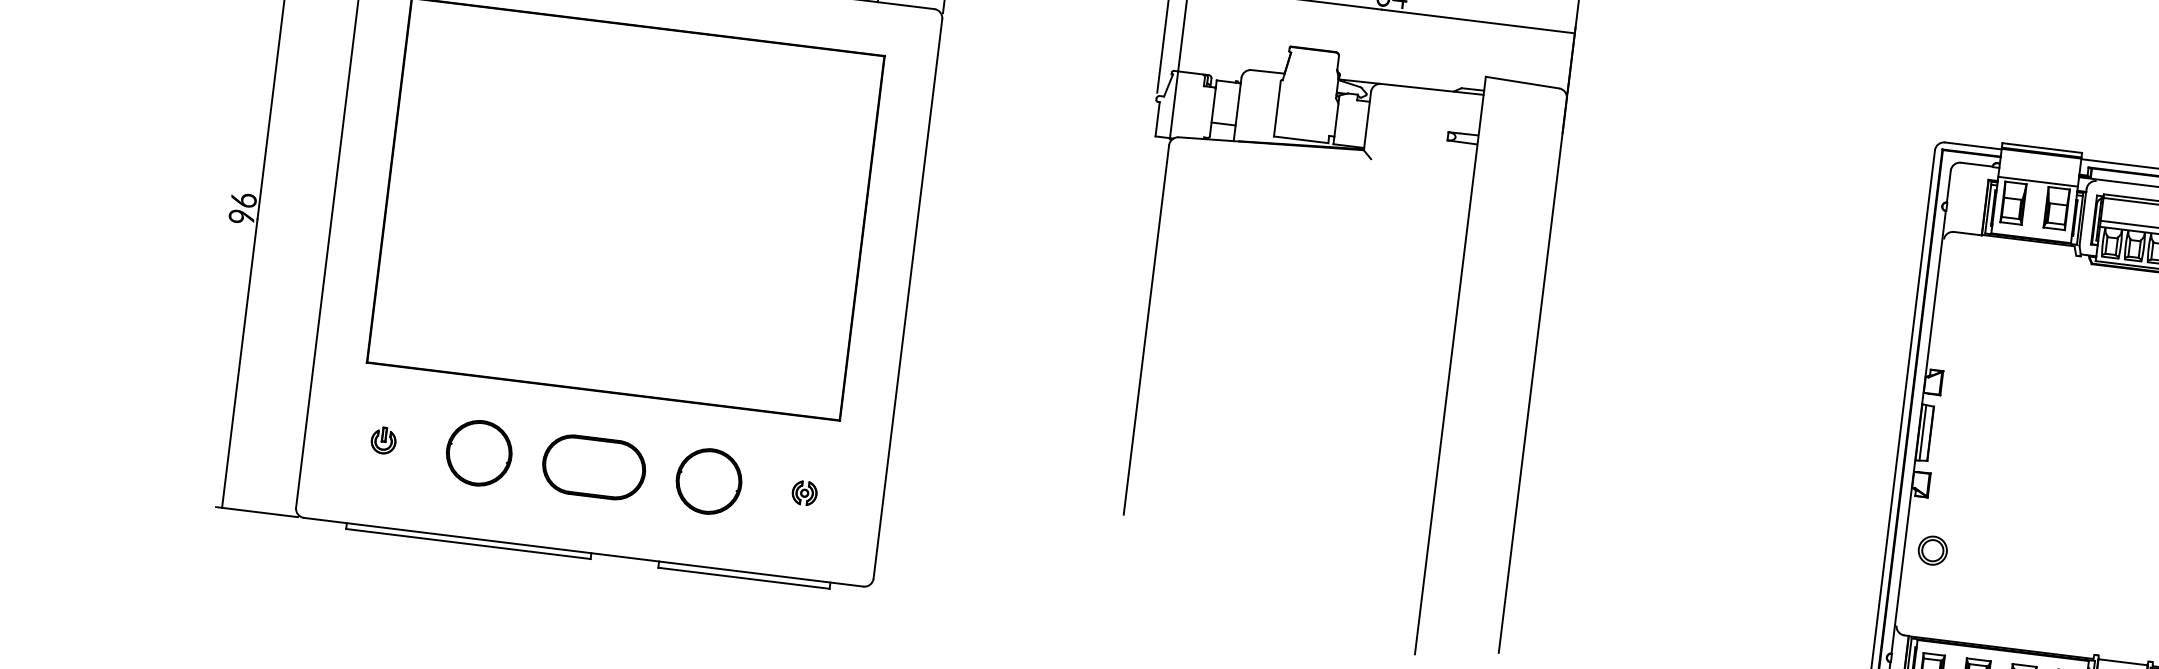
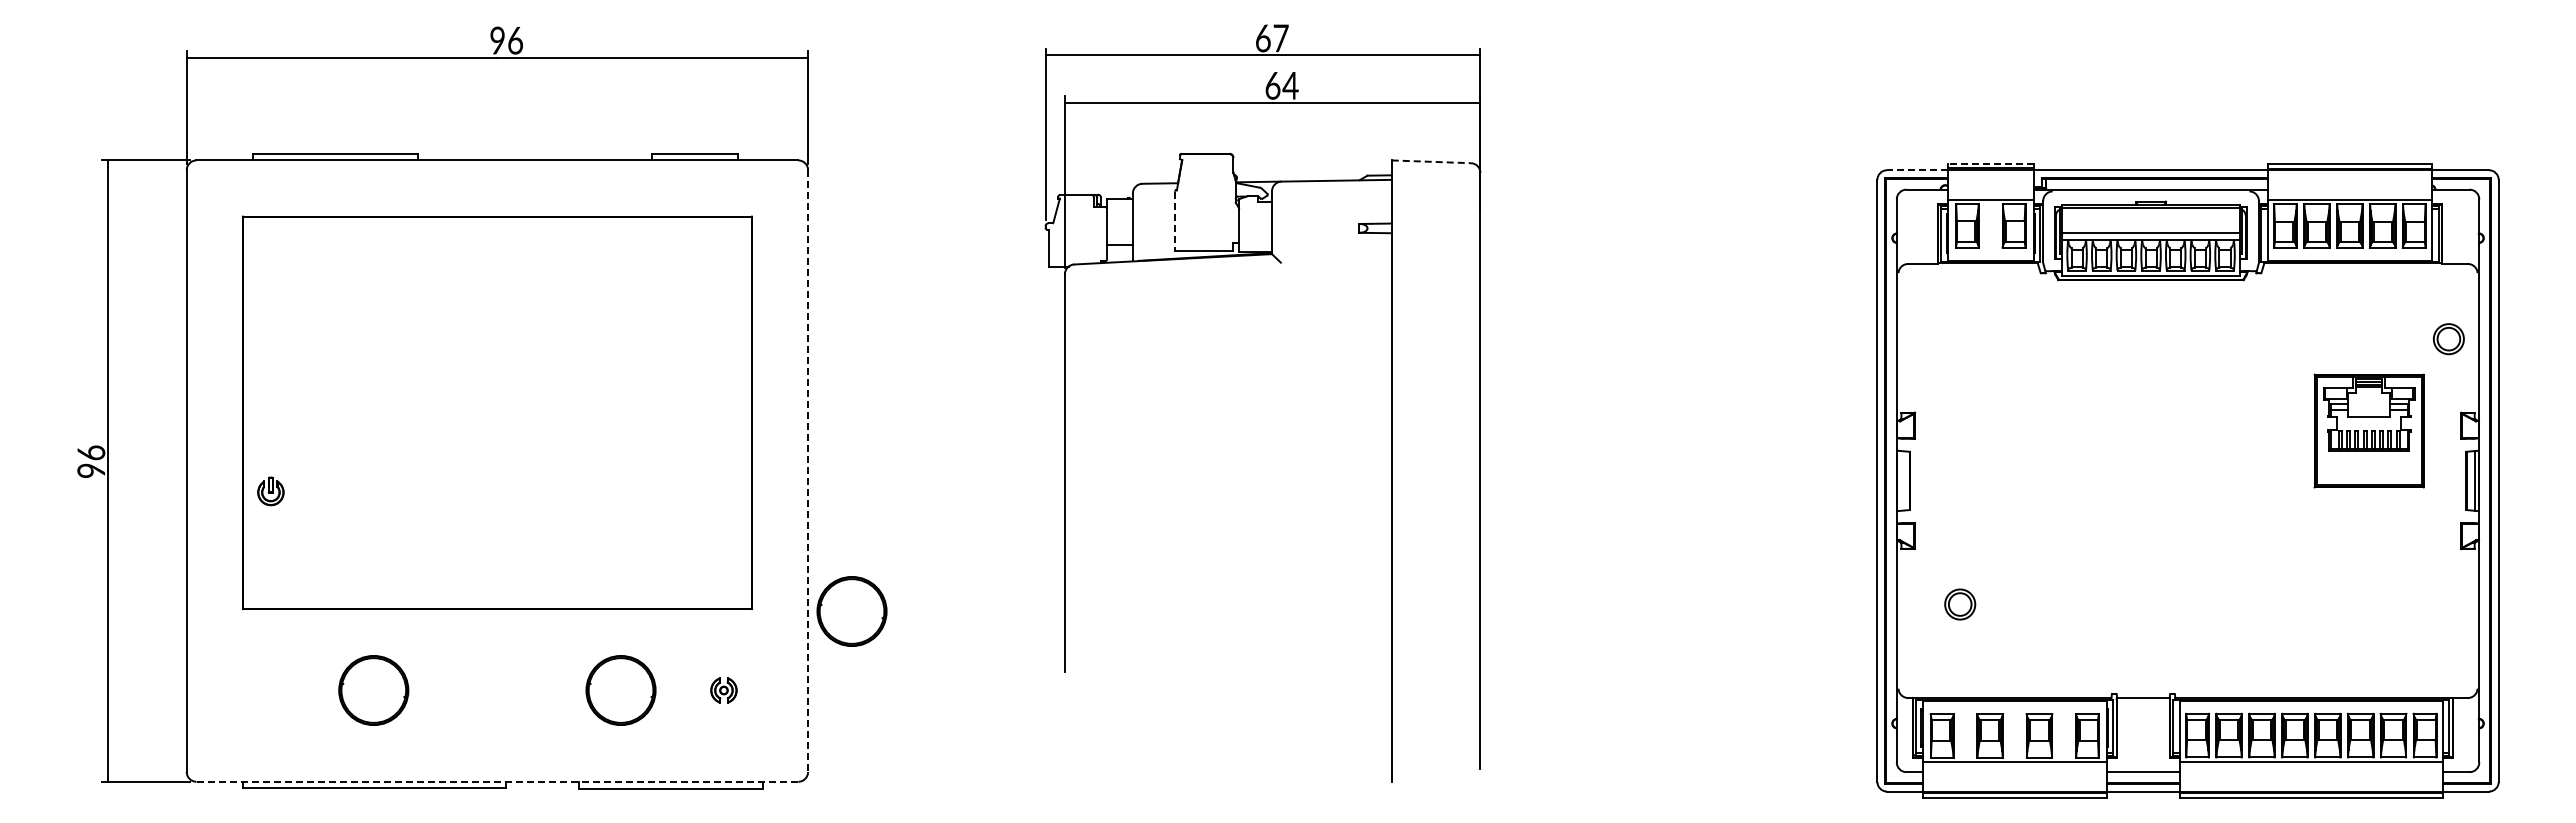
line: (1522, 82) -> (1431, 161), solid -> dashed
line: (1276, 108) -> (1174, 221), solid -> dashed
line: (1973, 146) -> (1917, 170), solid -> dashed
line: (2041, 147) -> (1990, 163), solid -> dashed
line: (908, 299) -> (808, 471), solid -> dashed
line: (1923, 432) -> (1901, 480), removed
part: (932, 434) -> (851, 611), added
part: (383, 440) -> (270, 491), moved
part: (593, 467) -> (496, 690), removed
part: (1933, 550) -> (1960, 604), moved
line: (583, 552) -> (497, 781), solid -> dashed

